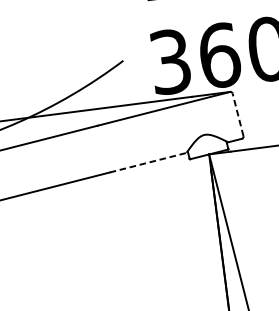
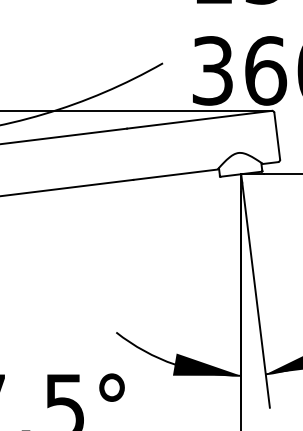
line: (238, 115) -> (277, 136), dashed -> solid
line: (148, 162) -> (175, 174), dashed -> solid

